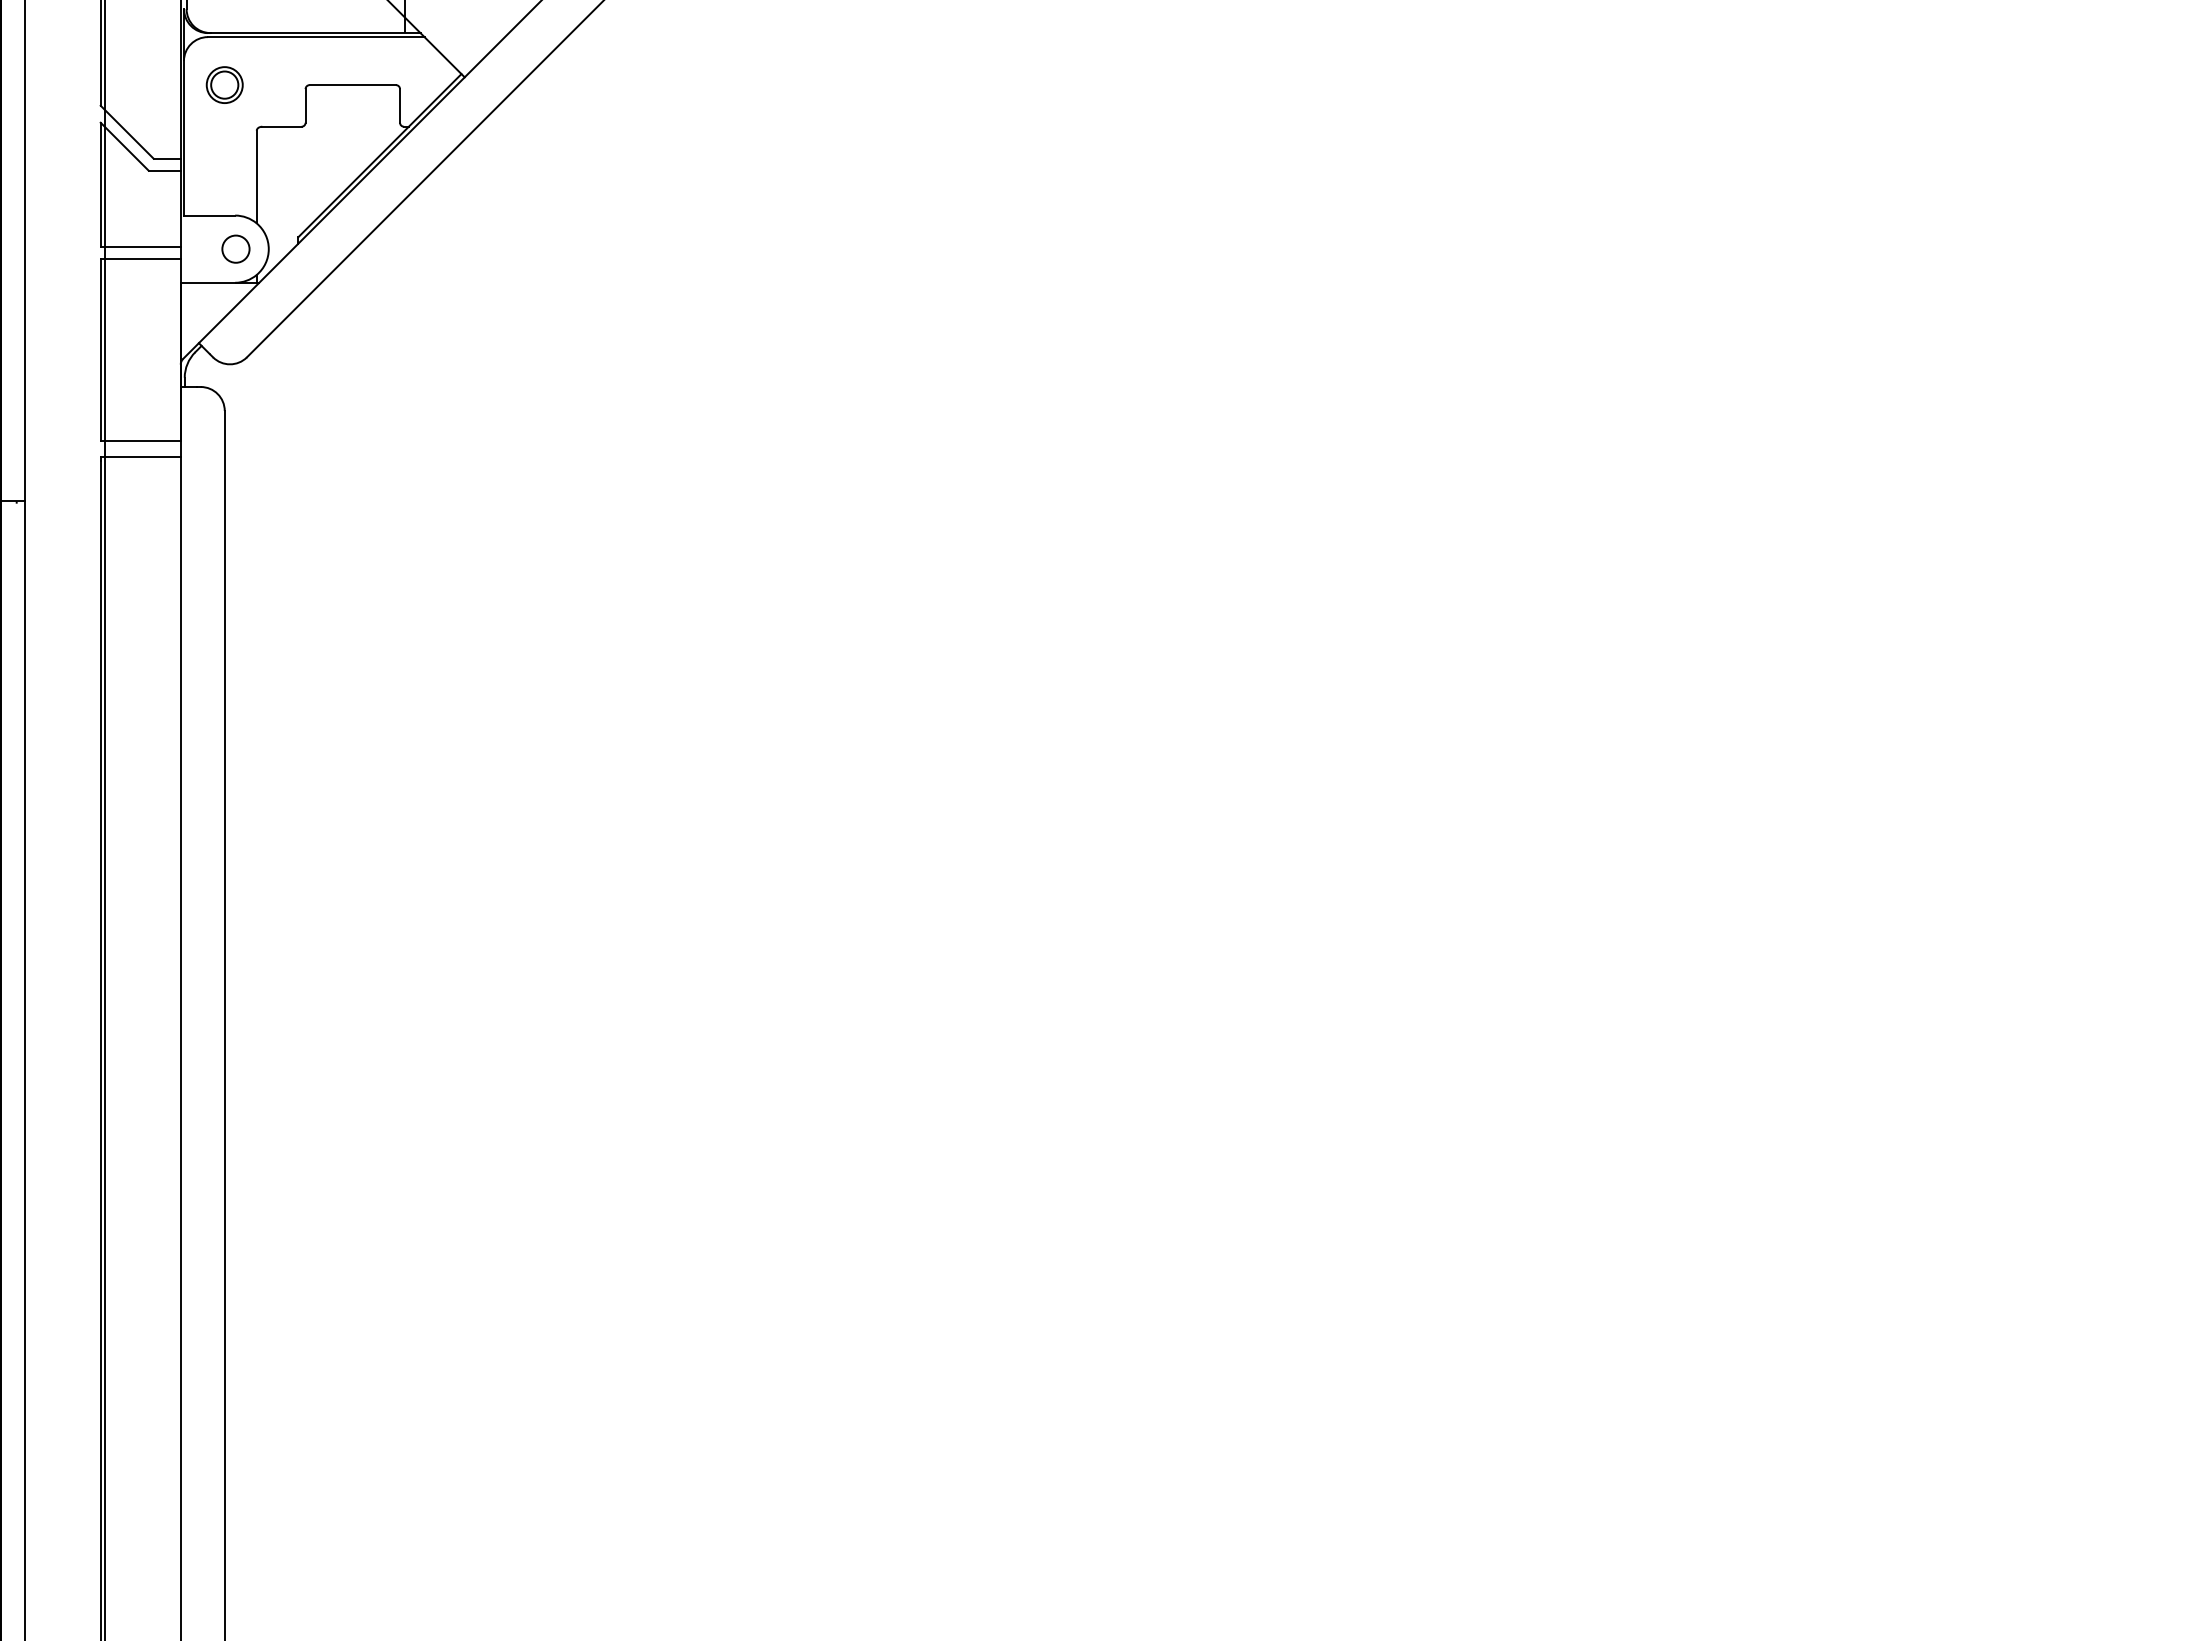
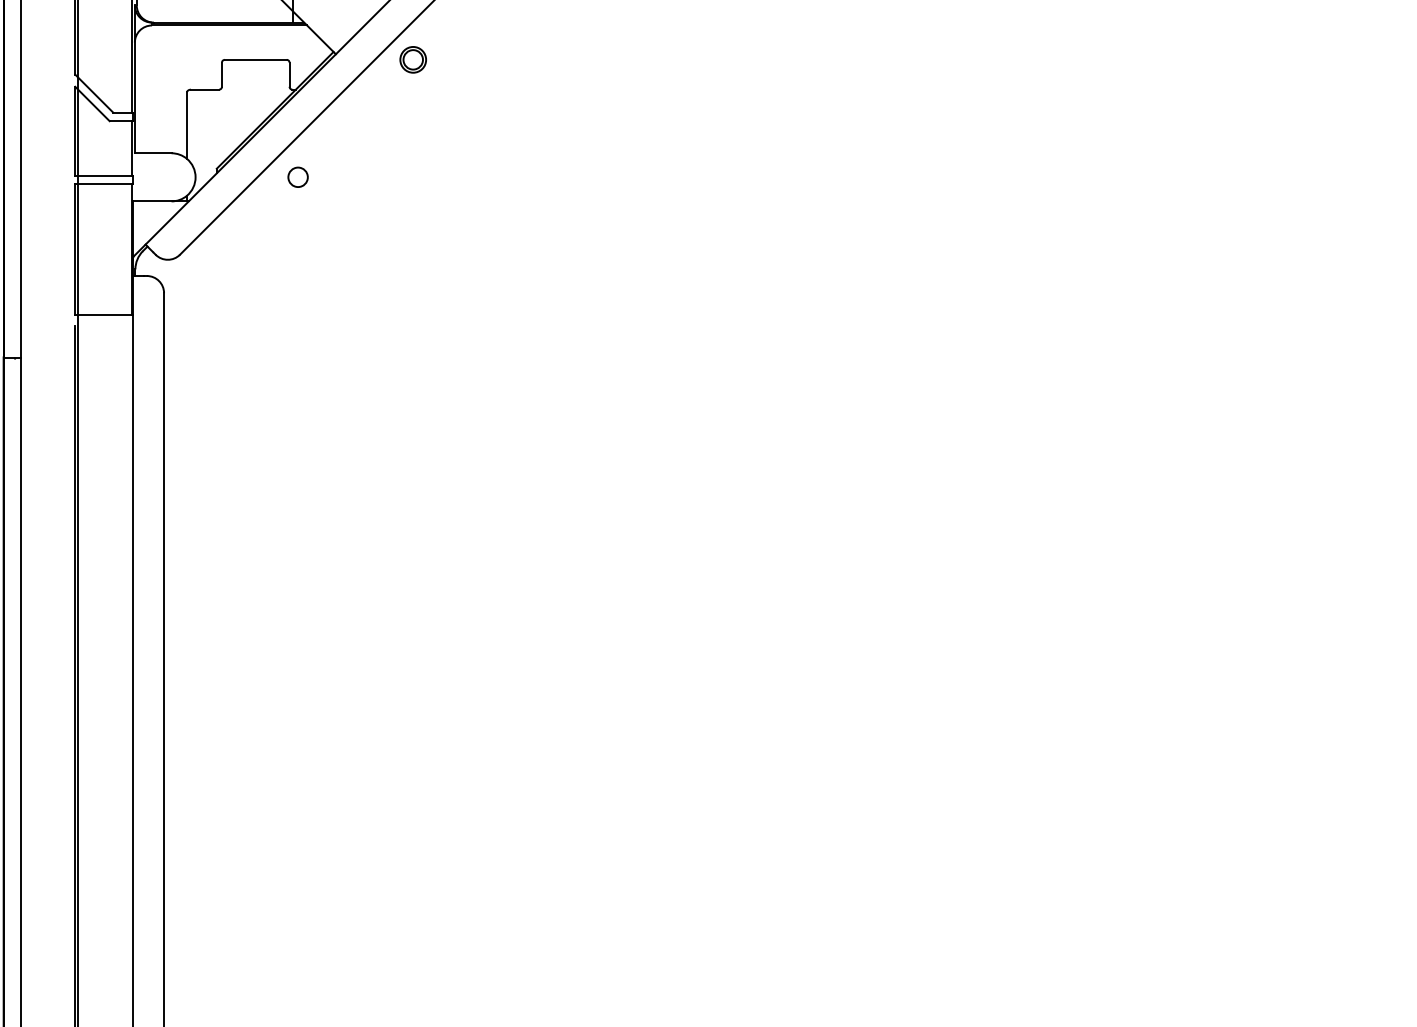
part: (224, 84) -> (413, 59), moved
circle: (235, 248) -> (297, 176), moved
line: (140, 457) -> (103, 326), removed

